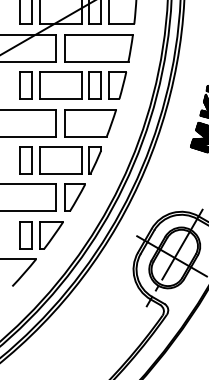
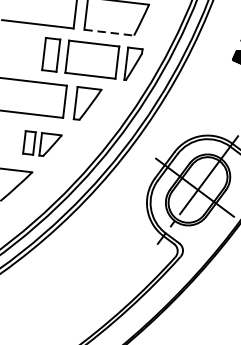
line: (86, 136) -> (109, 32), solid -> dashed
part: (60, 160) -> (92, 59), moved
part: (41, 235) -> (42, 144), size x0.7

